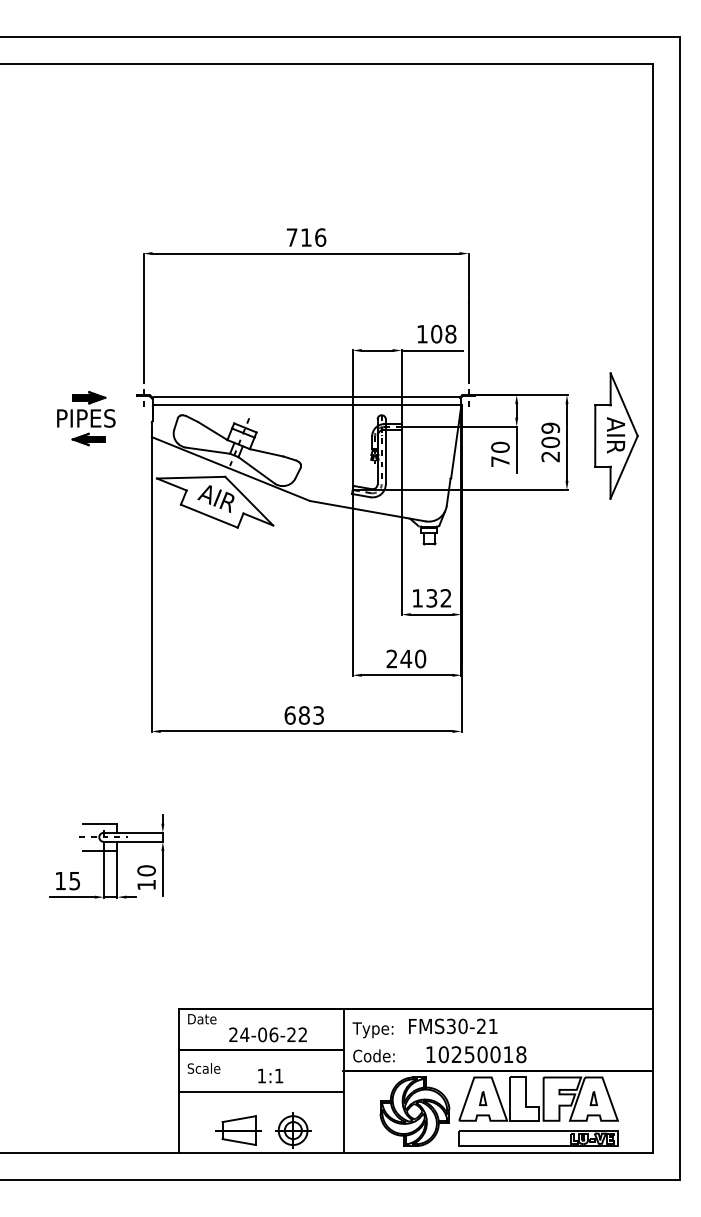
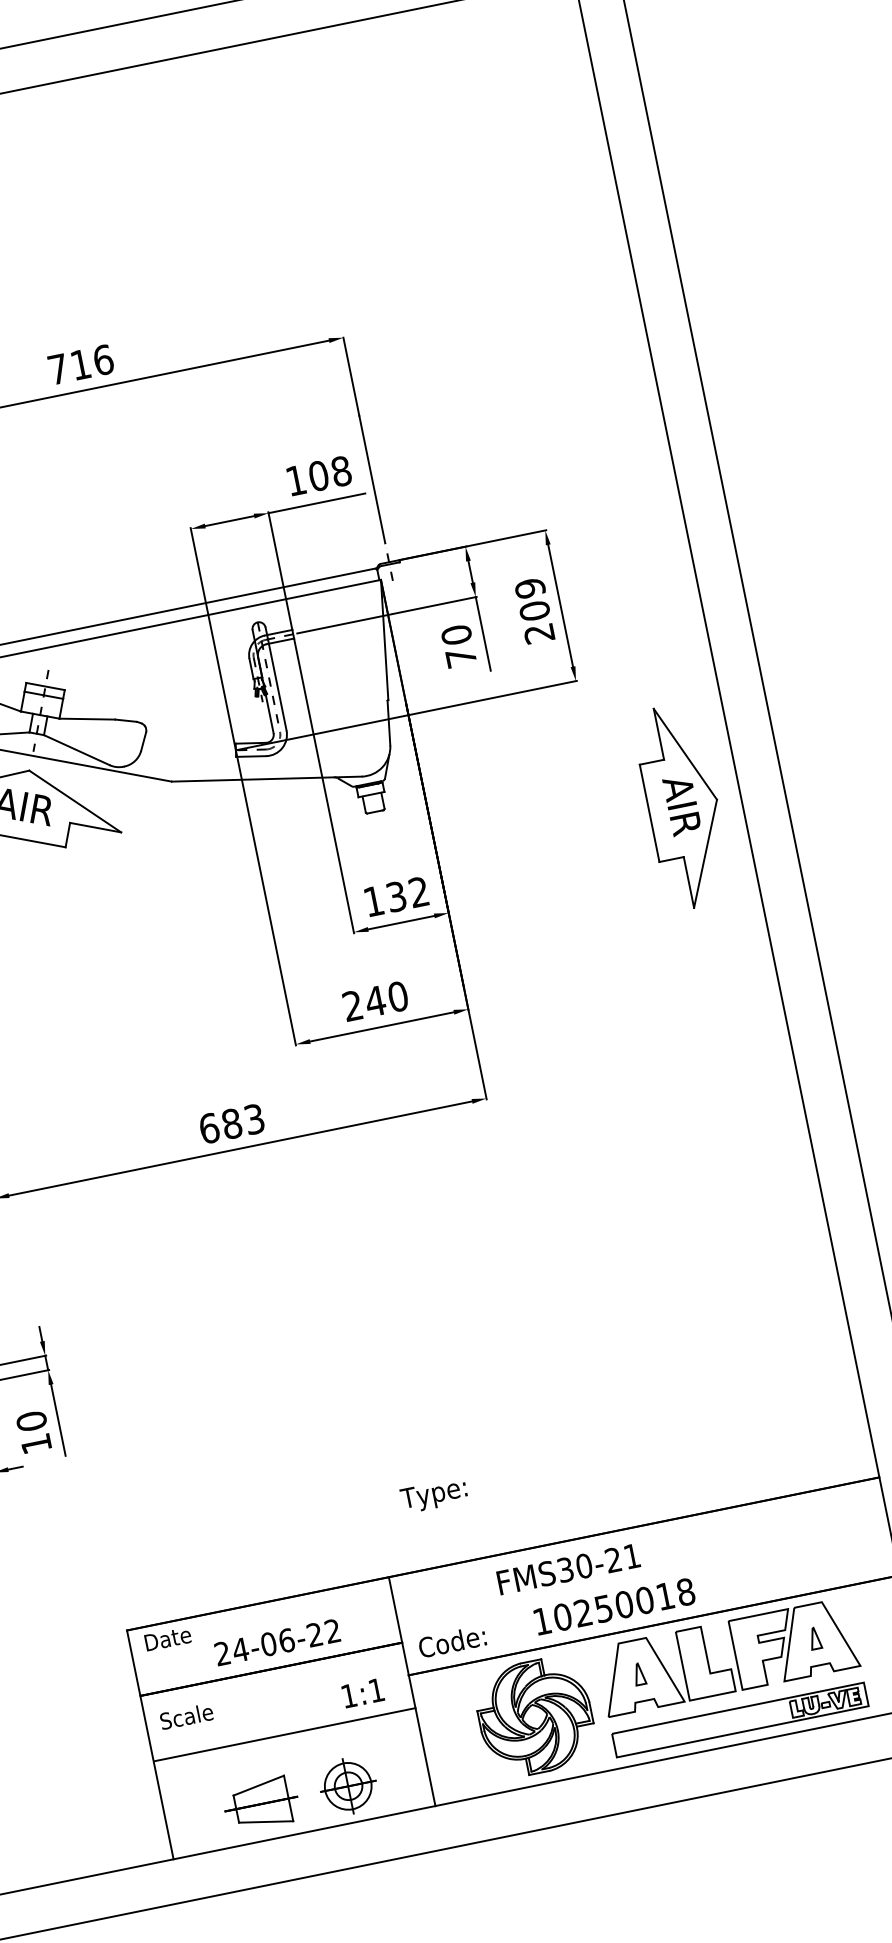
part: (616, 435) -> (683, 805), moved
text: (372, 1030) -> (433, 1496), moved
text: (270, 1075) -> (362, 1692), moved

